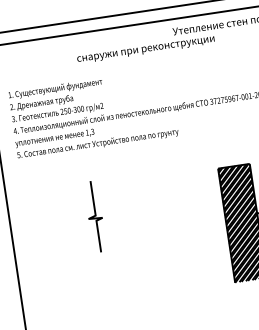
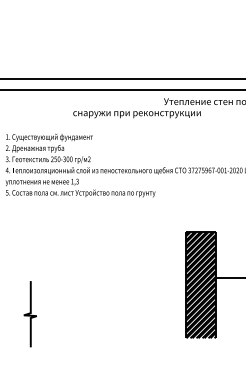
curve: (94, 217) -> (29, 314), moved

